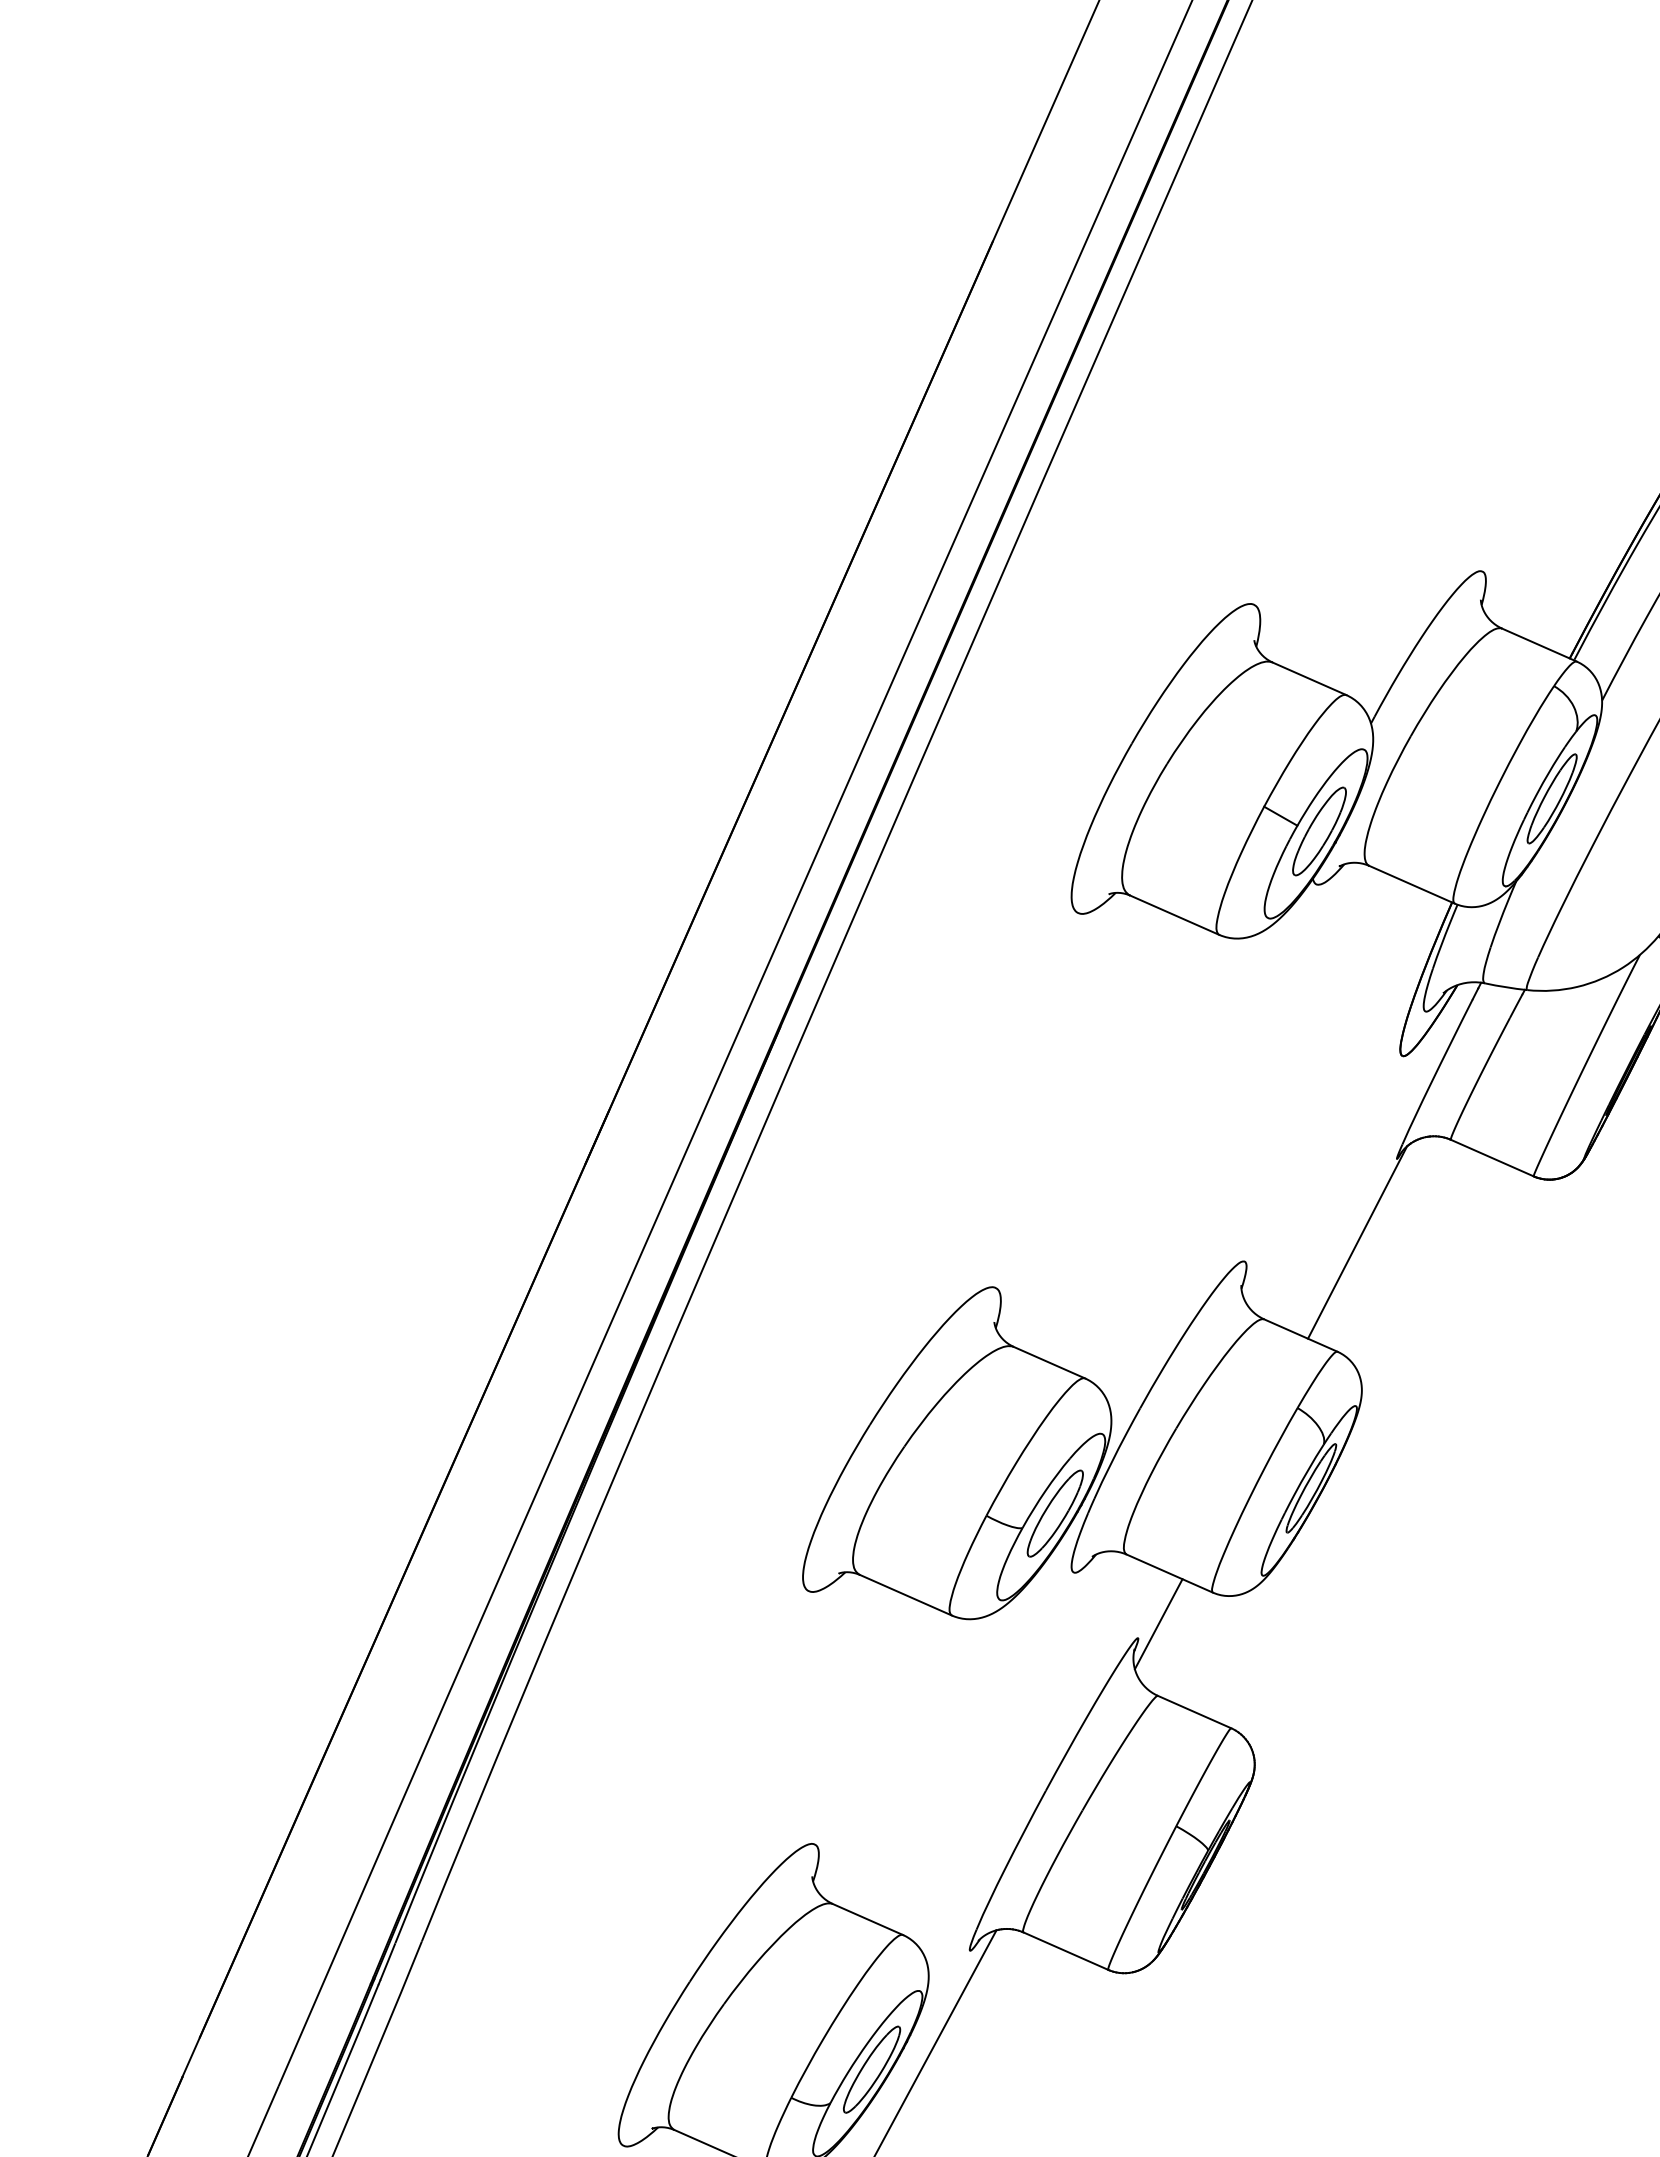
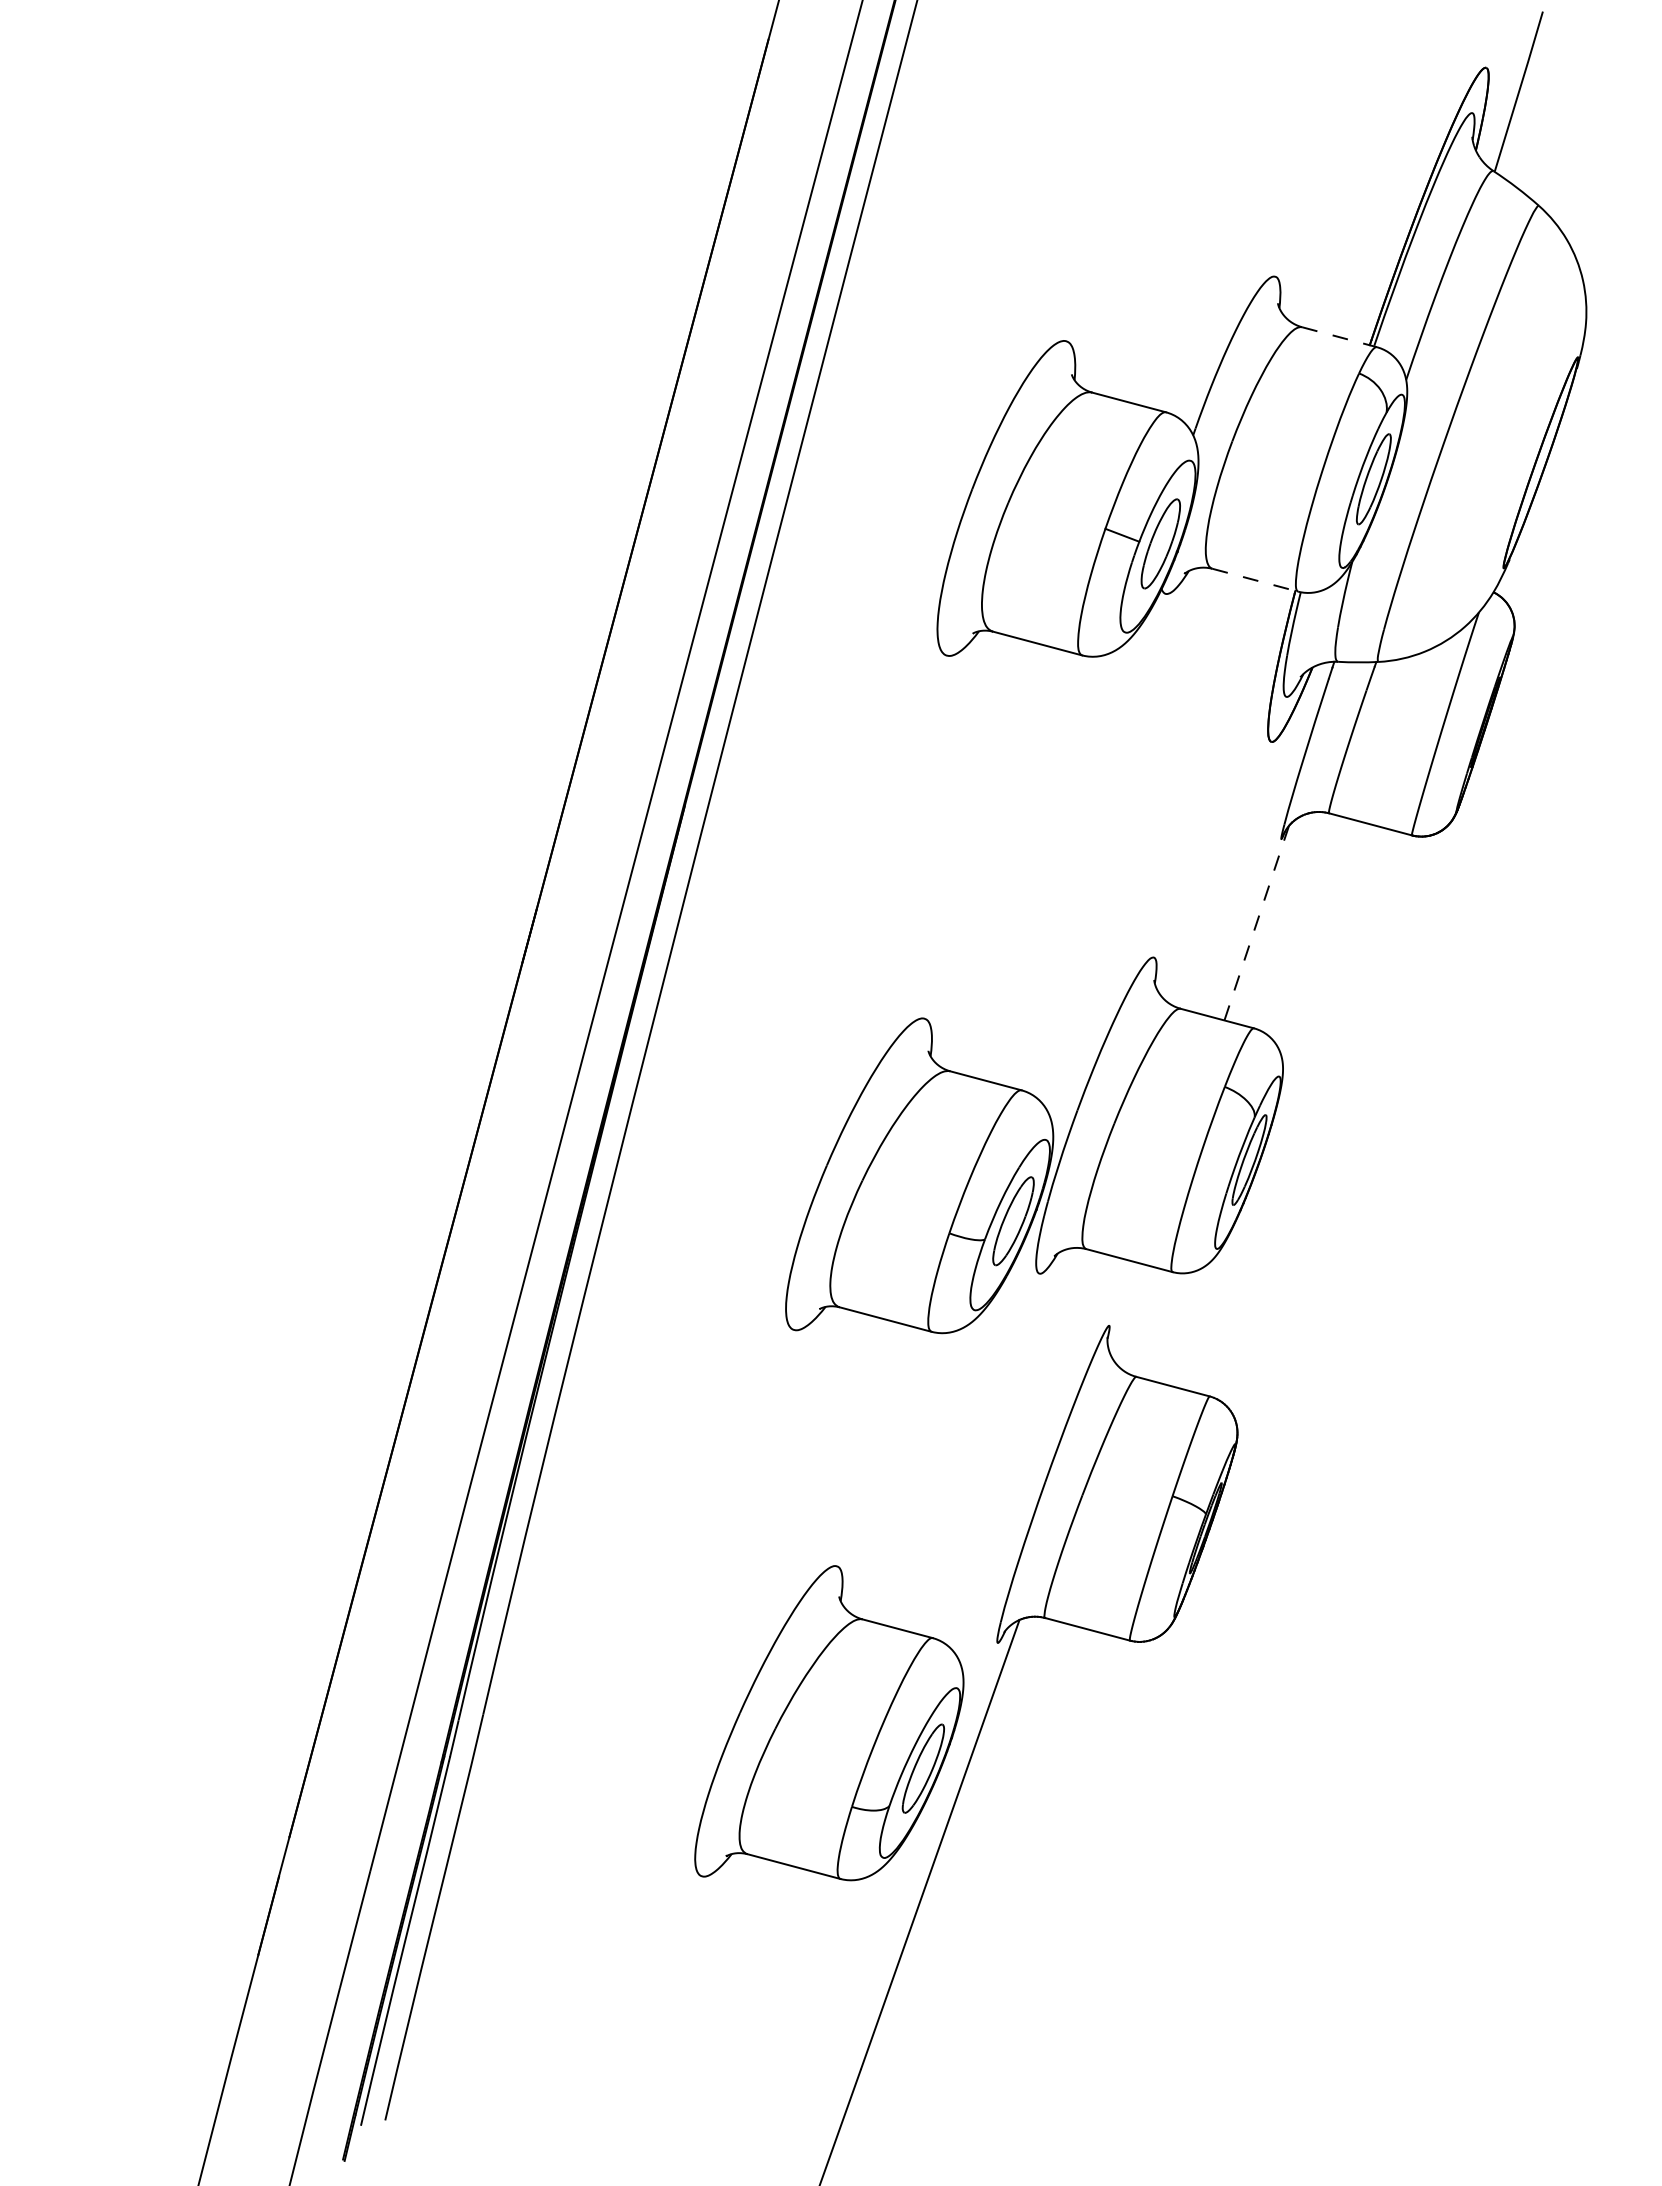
line: (1539, 645) -> (1339, 337), solid -> dashed
line: (1412, 885) -> (1255, 580), solid -> dashed
line: (1357, 1242) -> (1256, 923), solid -> dashed
line: (1158, 1624) -> (1126, 1309), removed

